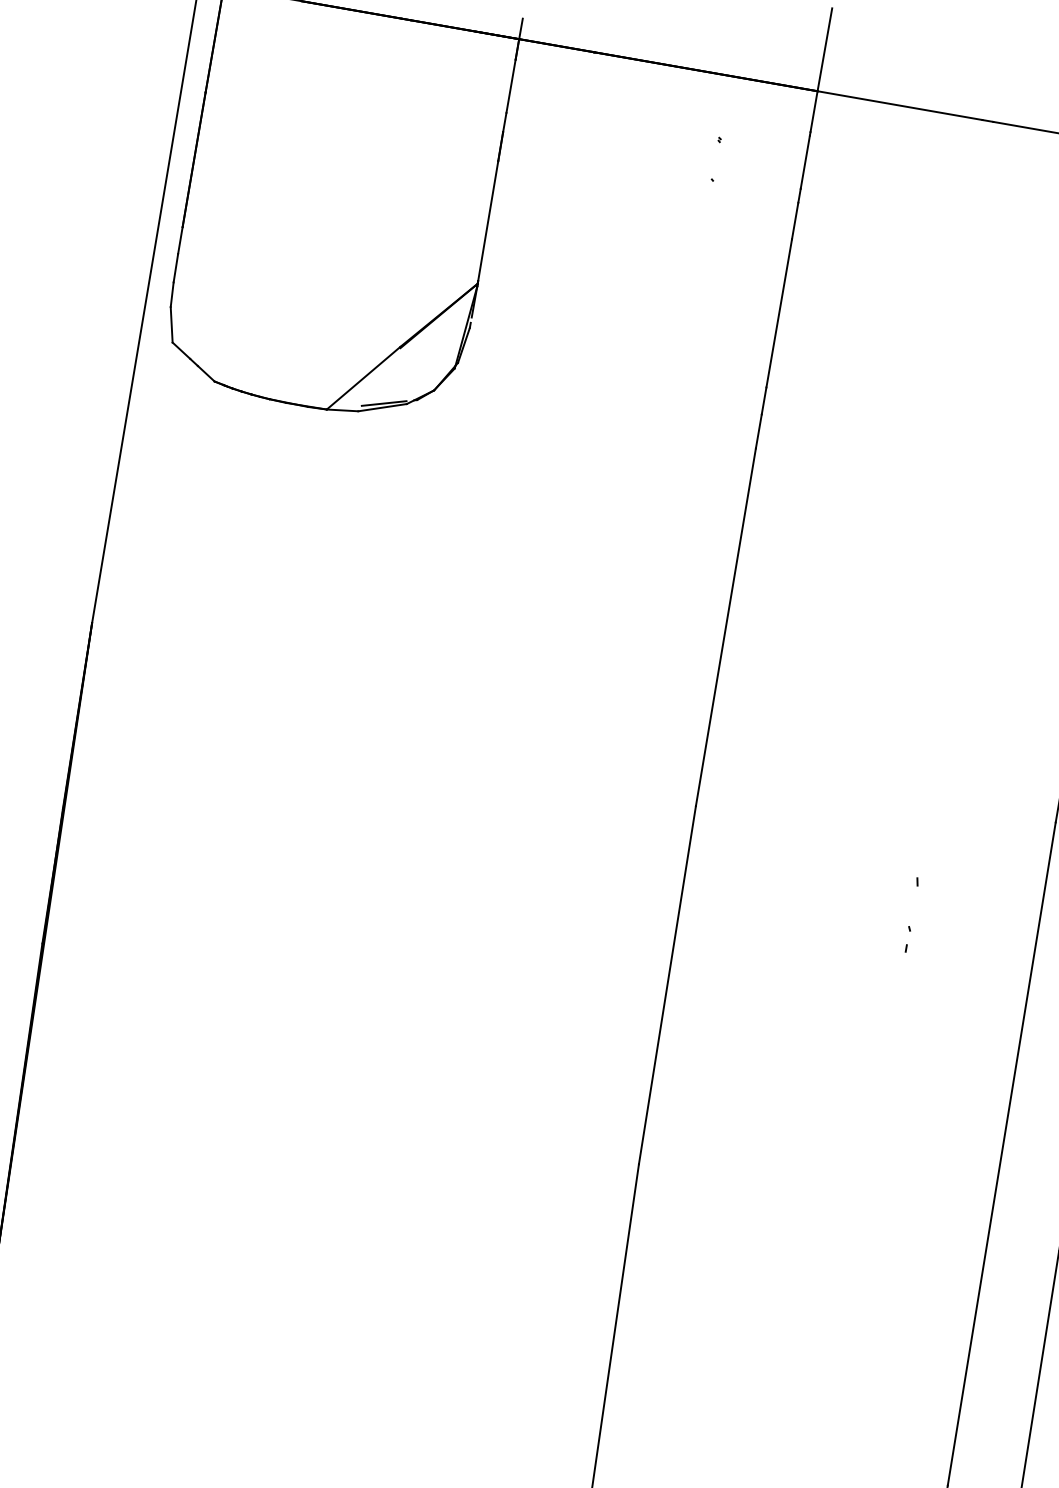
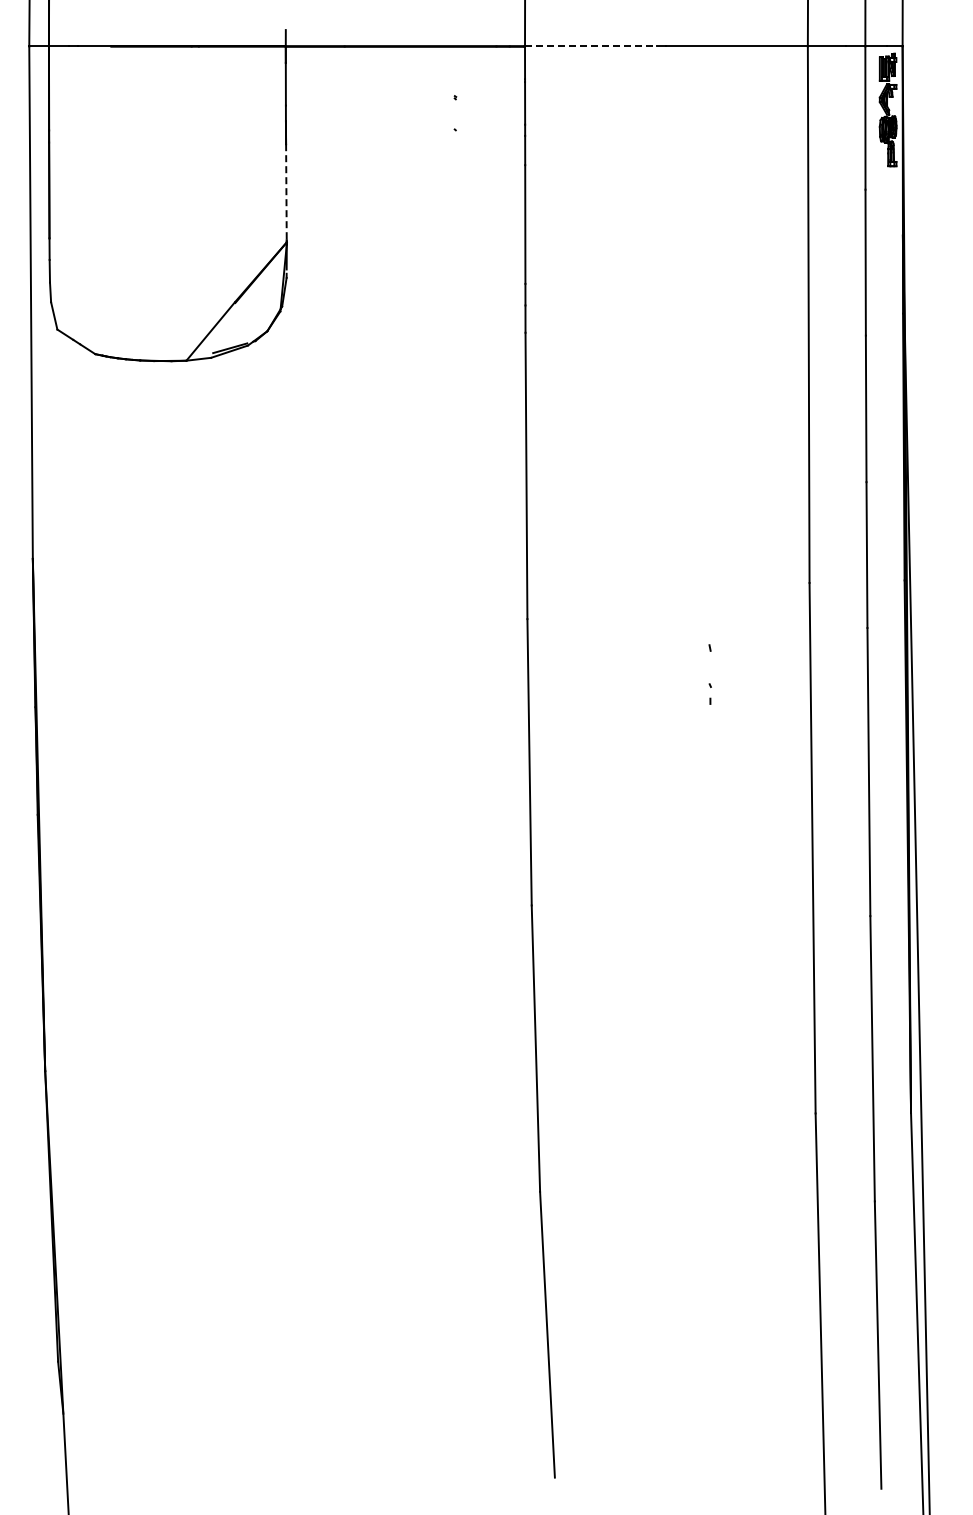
line: (900, 105) -> (591, 46), solid -> dashed
line: (488, 221) -> (286, 192), solid -> dashed

